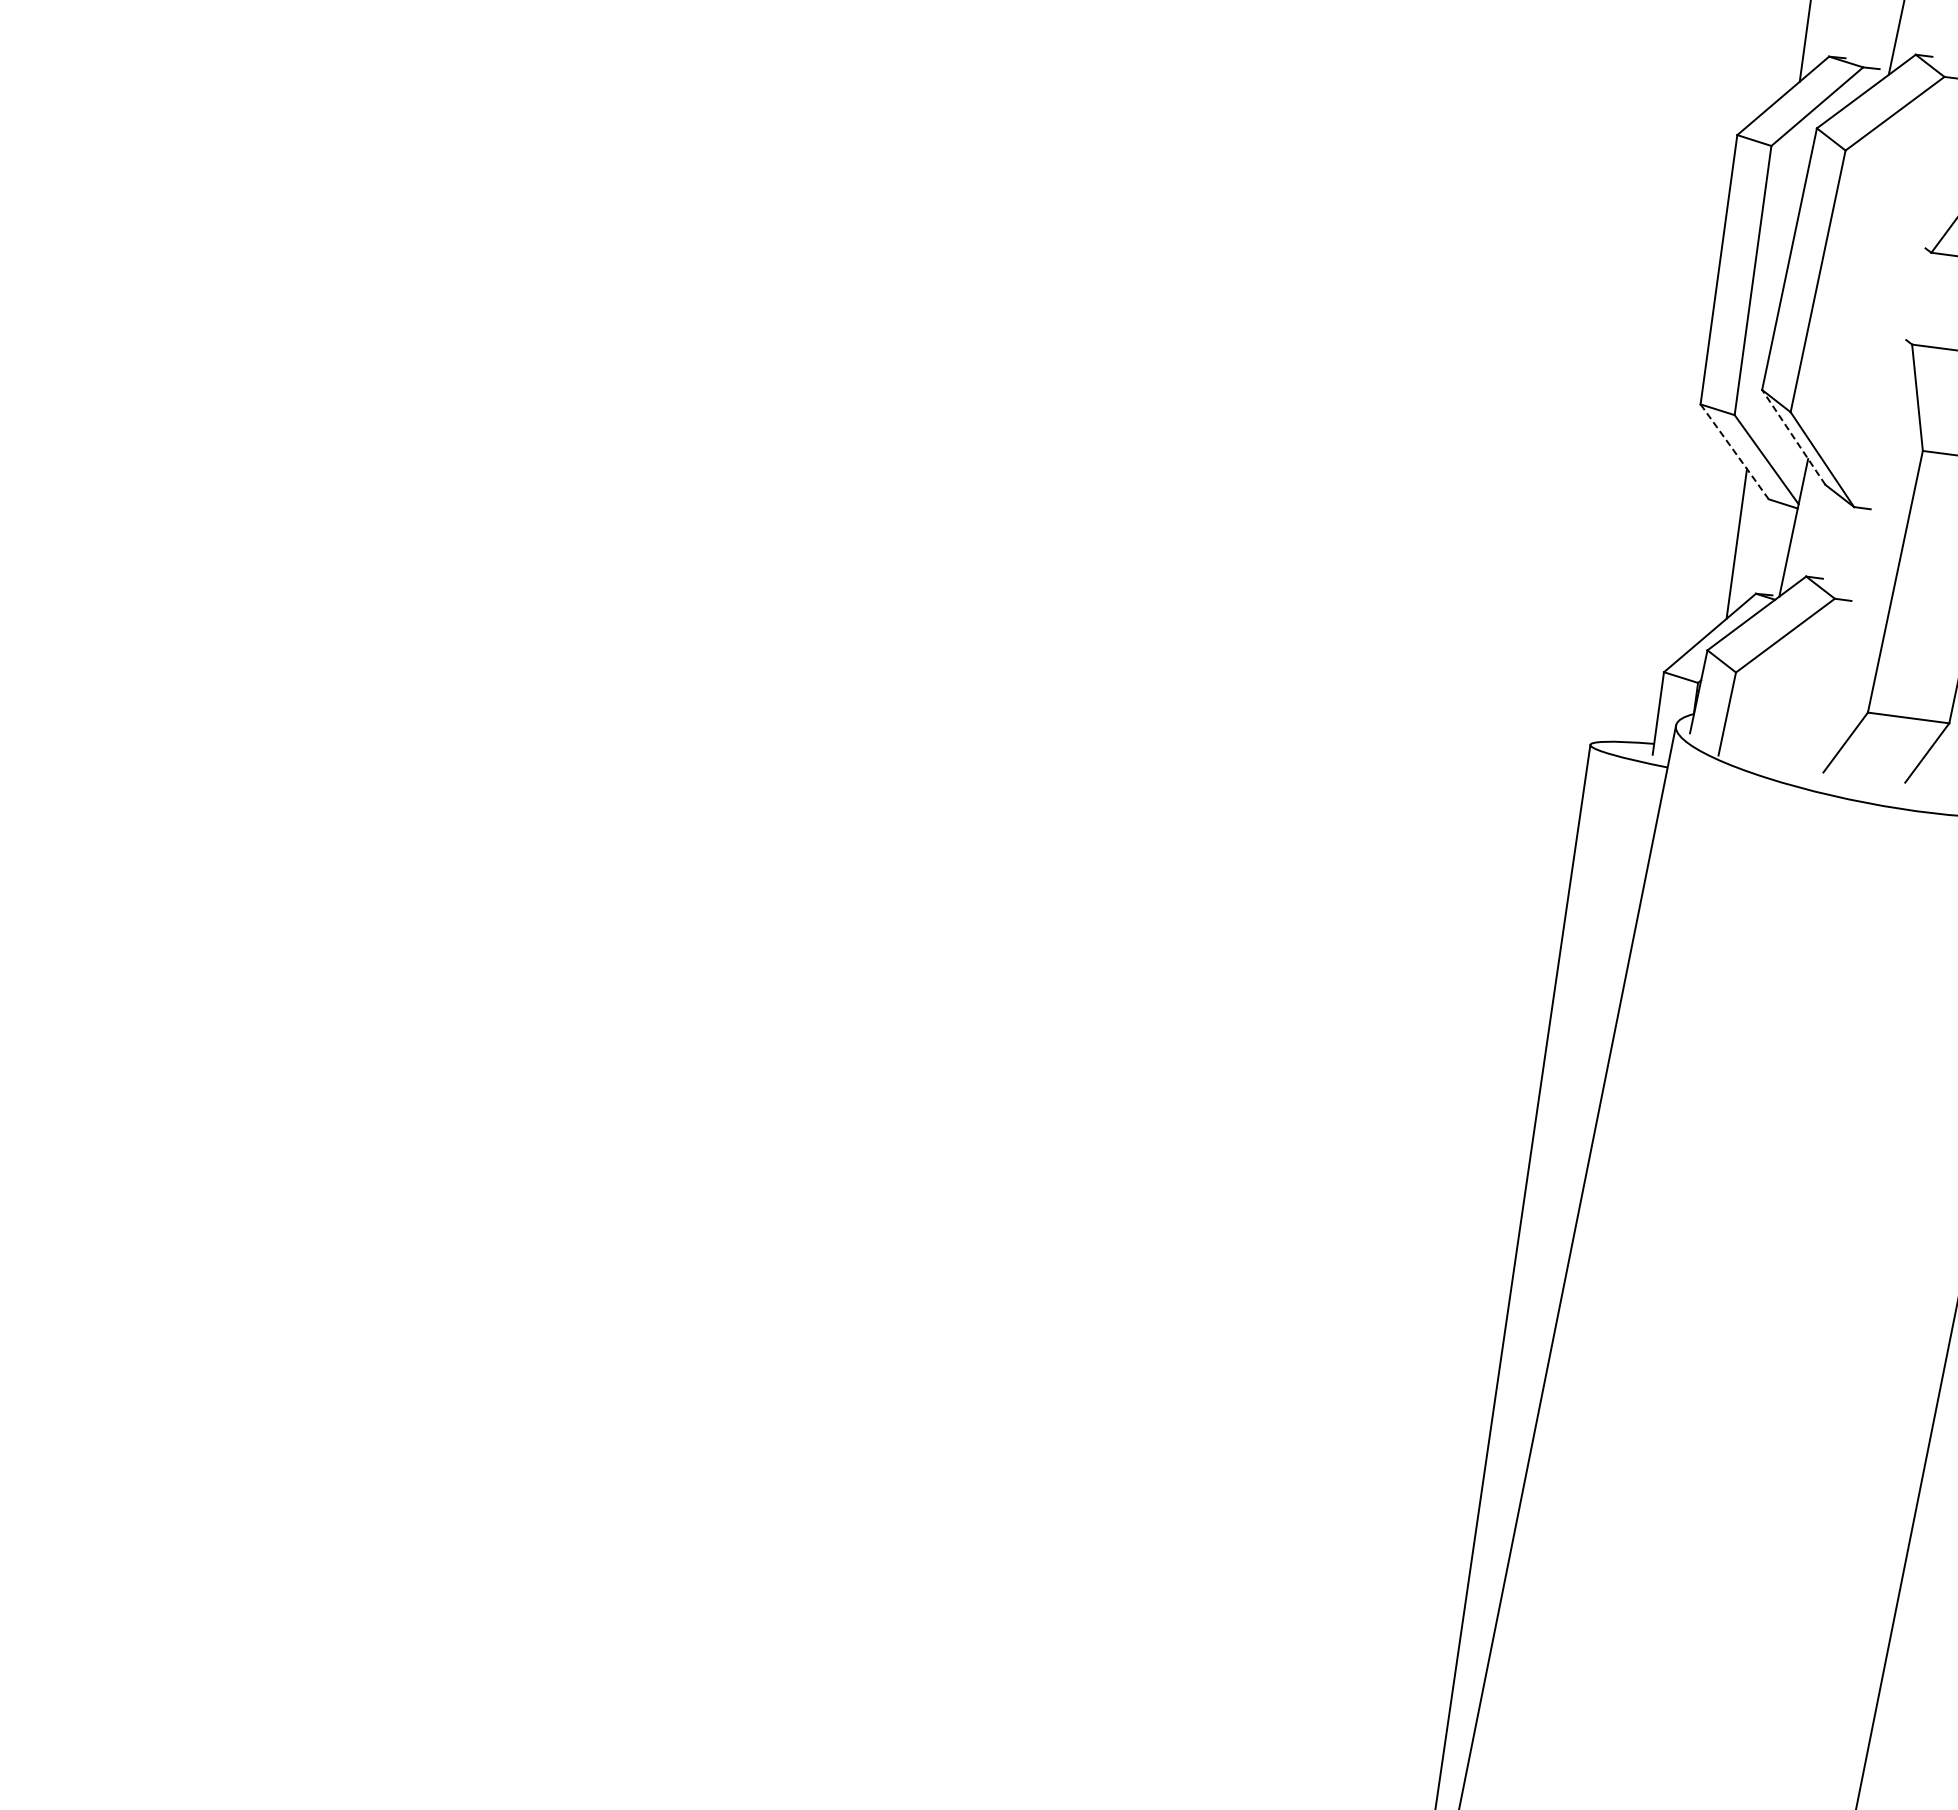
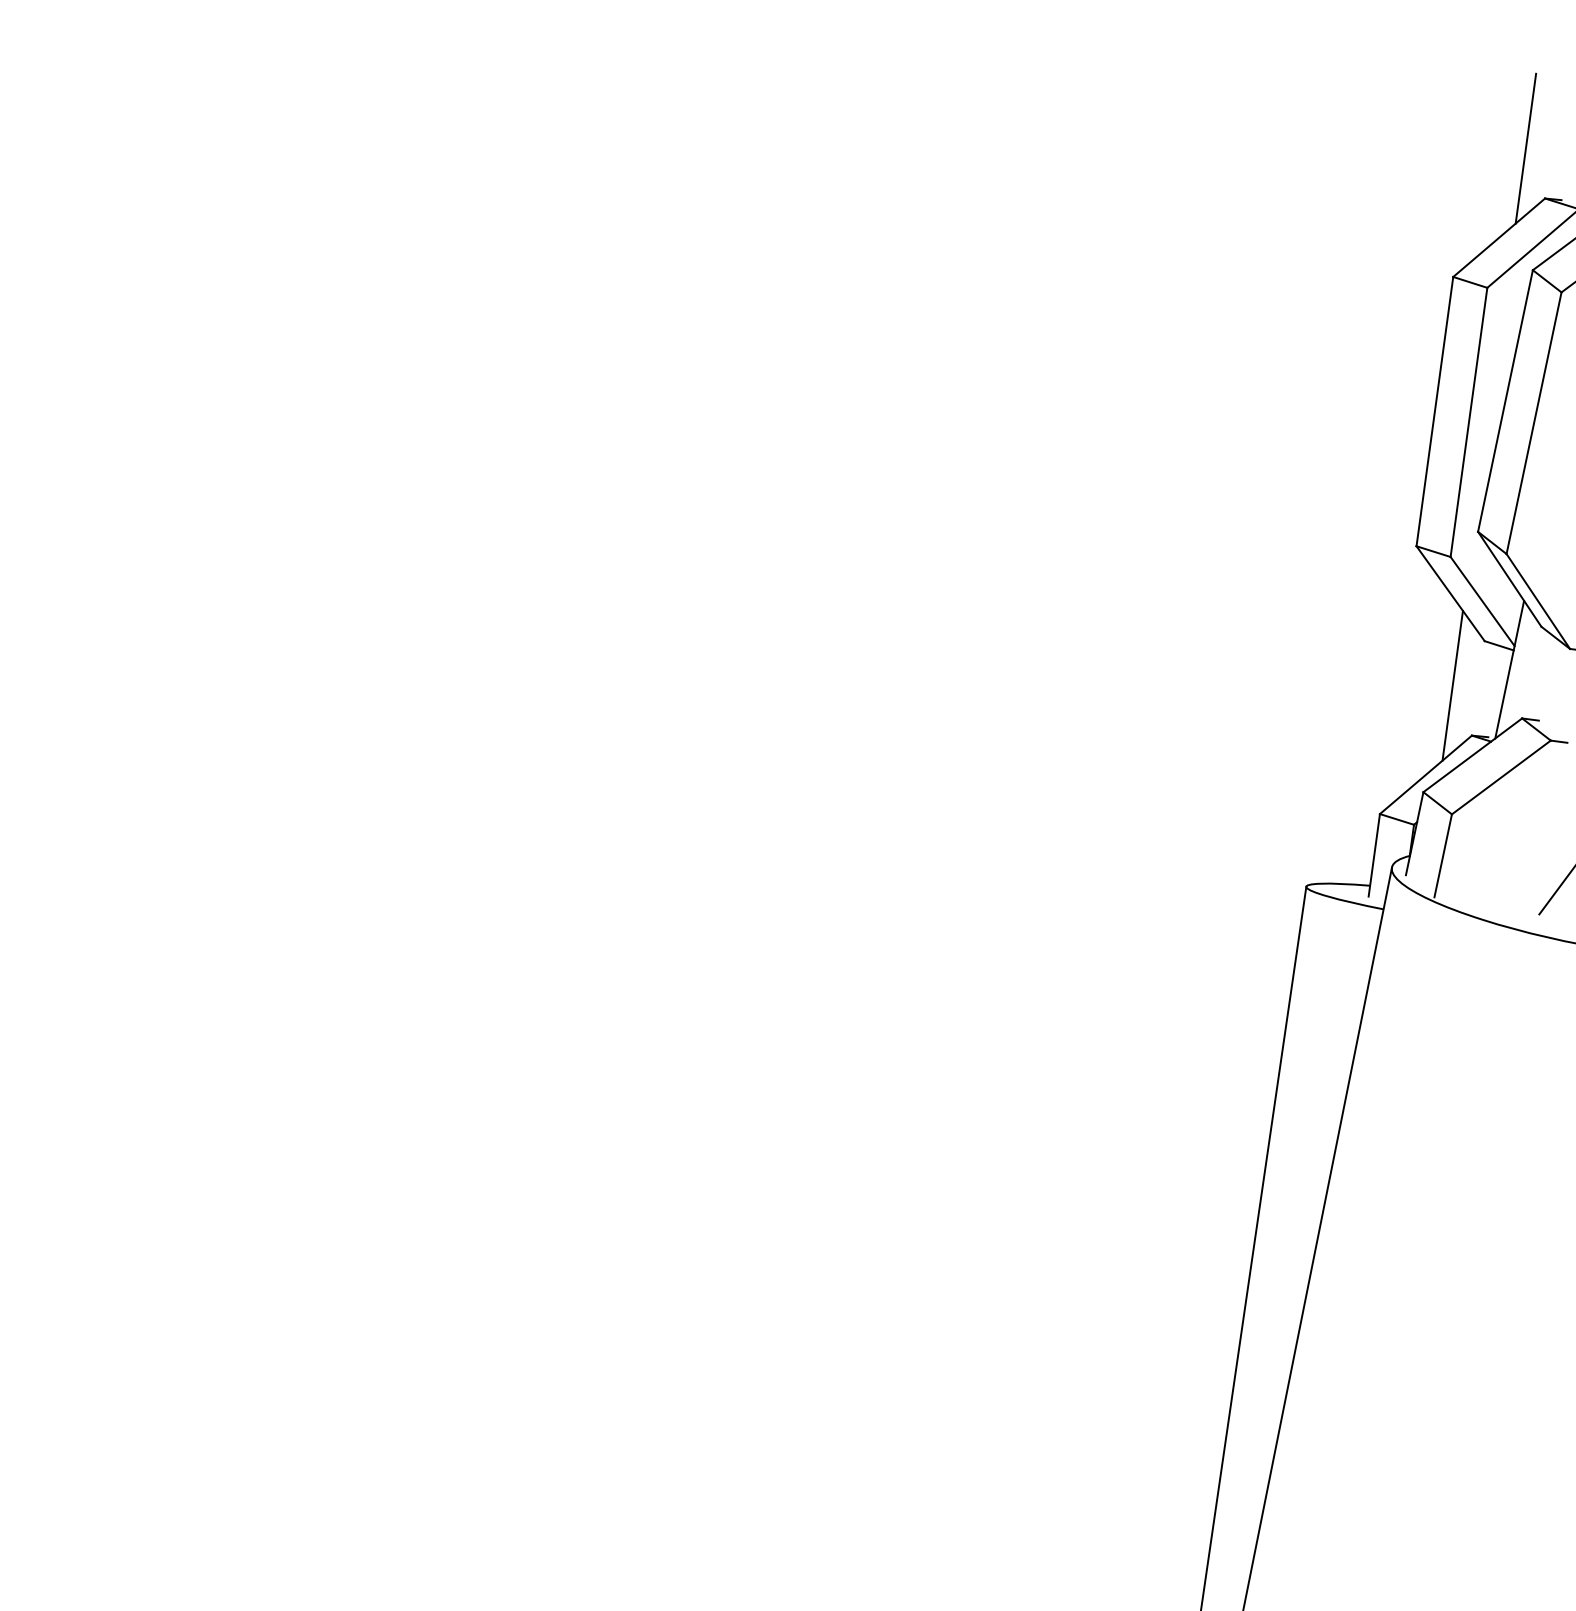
line: (1793, 437) -> (1509, 579), dashed -> solid
line: (1734, 452) -> (1450, 594), dashed -> solid

